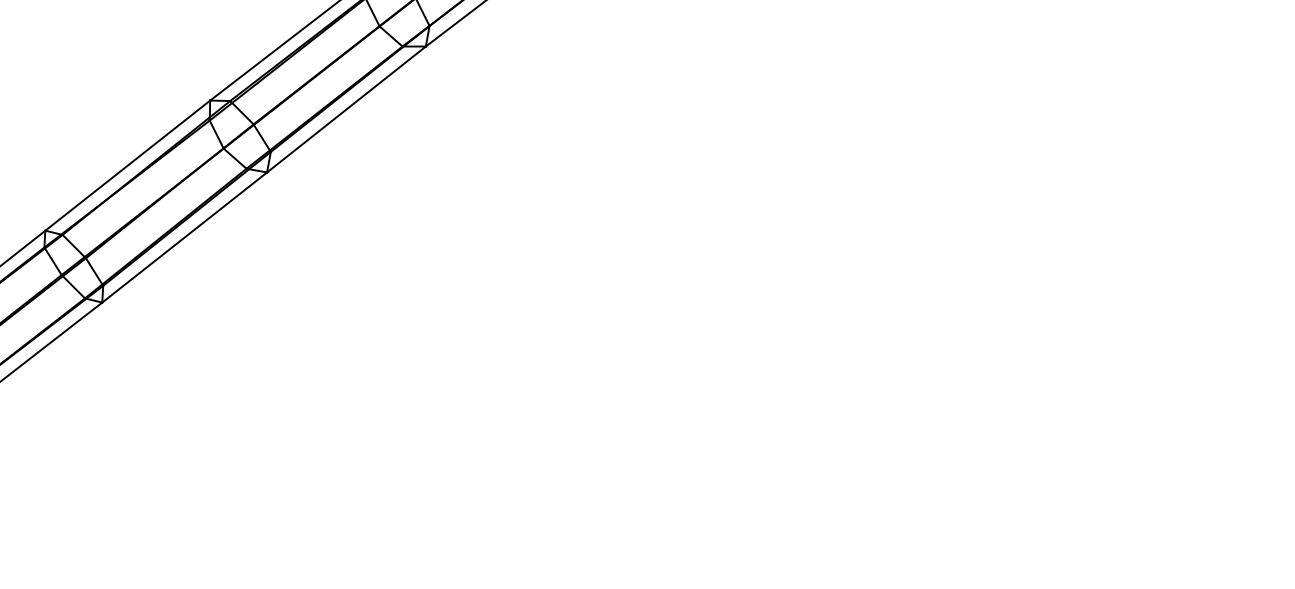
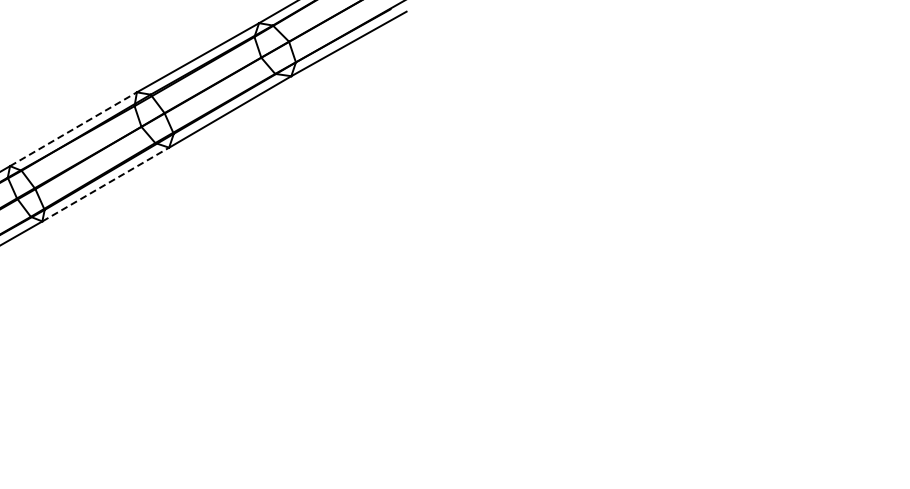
line: (127, 165) -> (73, 129), solid -> dashed
line: (185, 237) -> (106, 184), solid -> dashed

